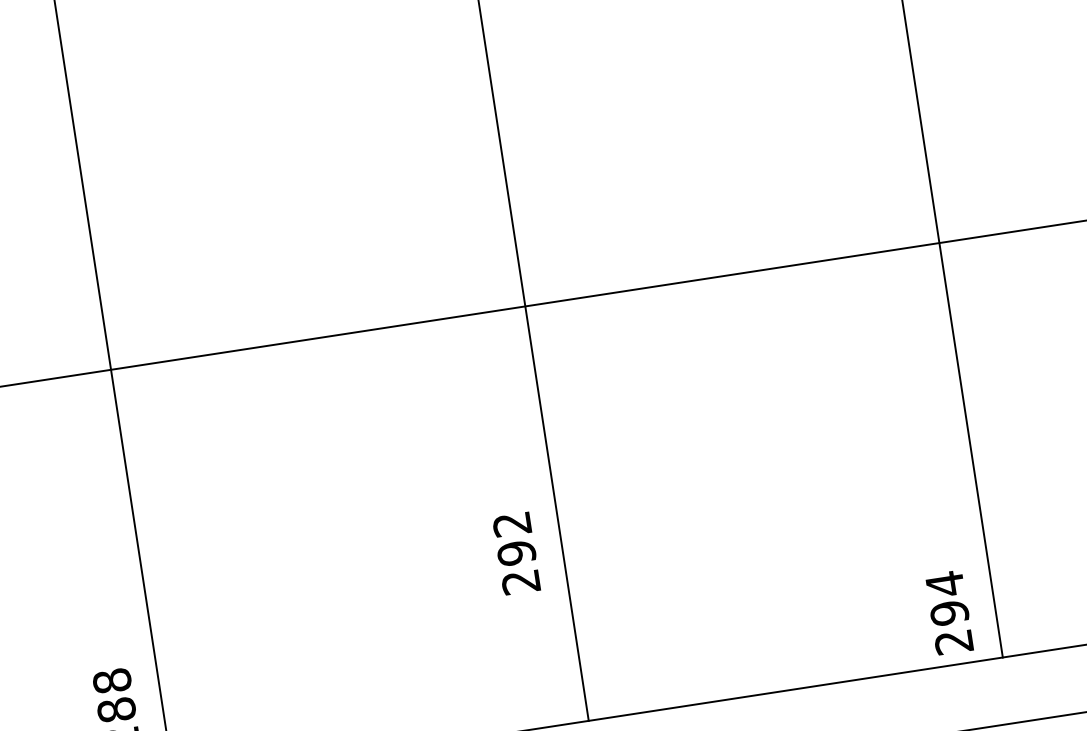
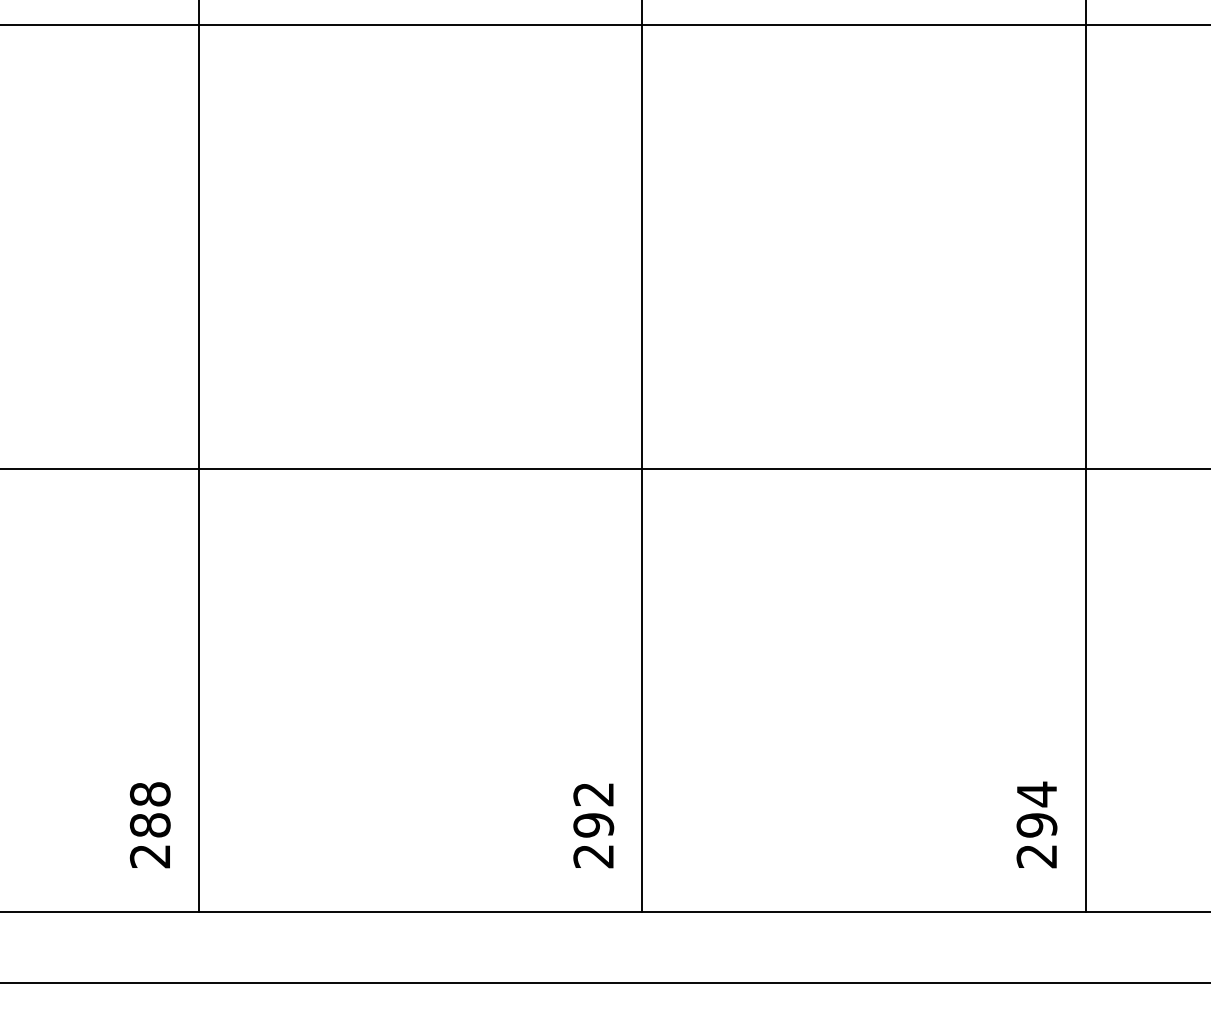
text: (516, 553) -> (593, 825), moved
text: (949, 612) -> (1036, 824), moved

